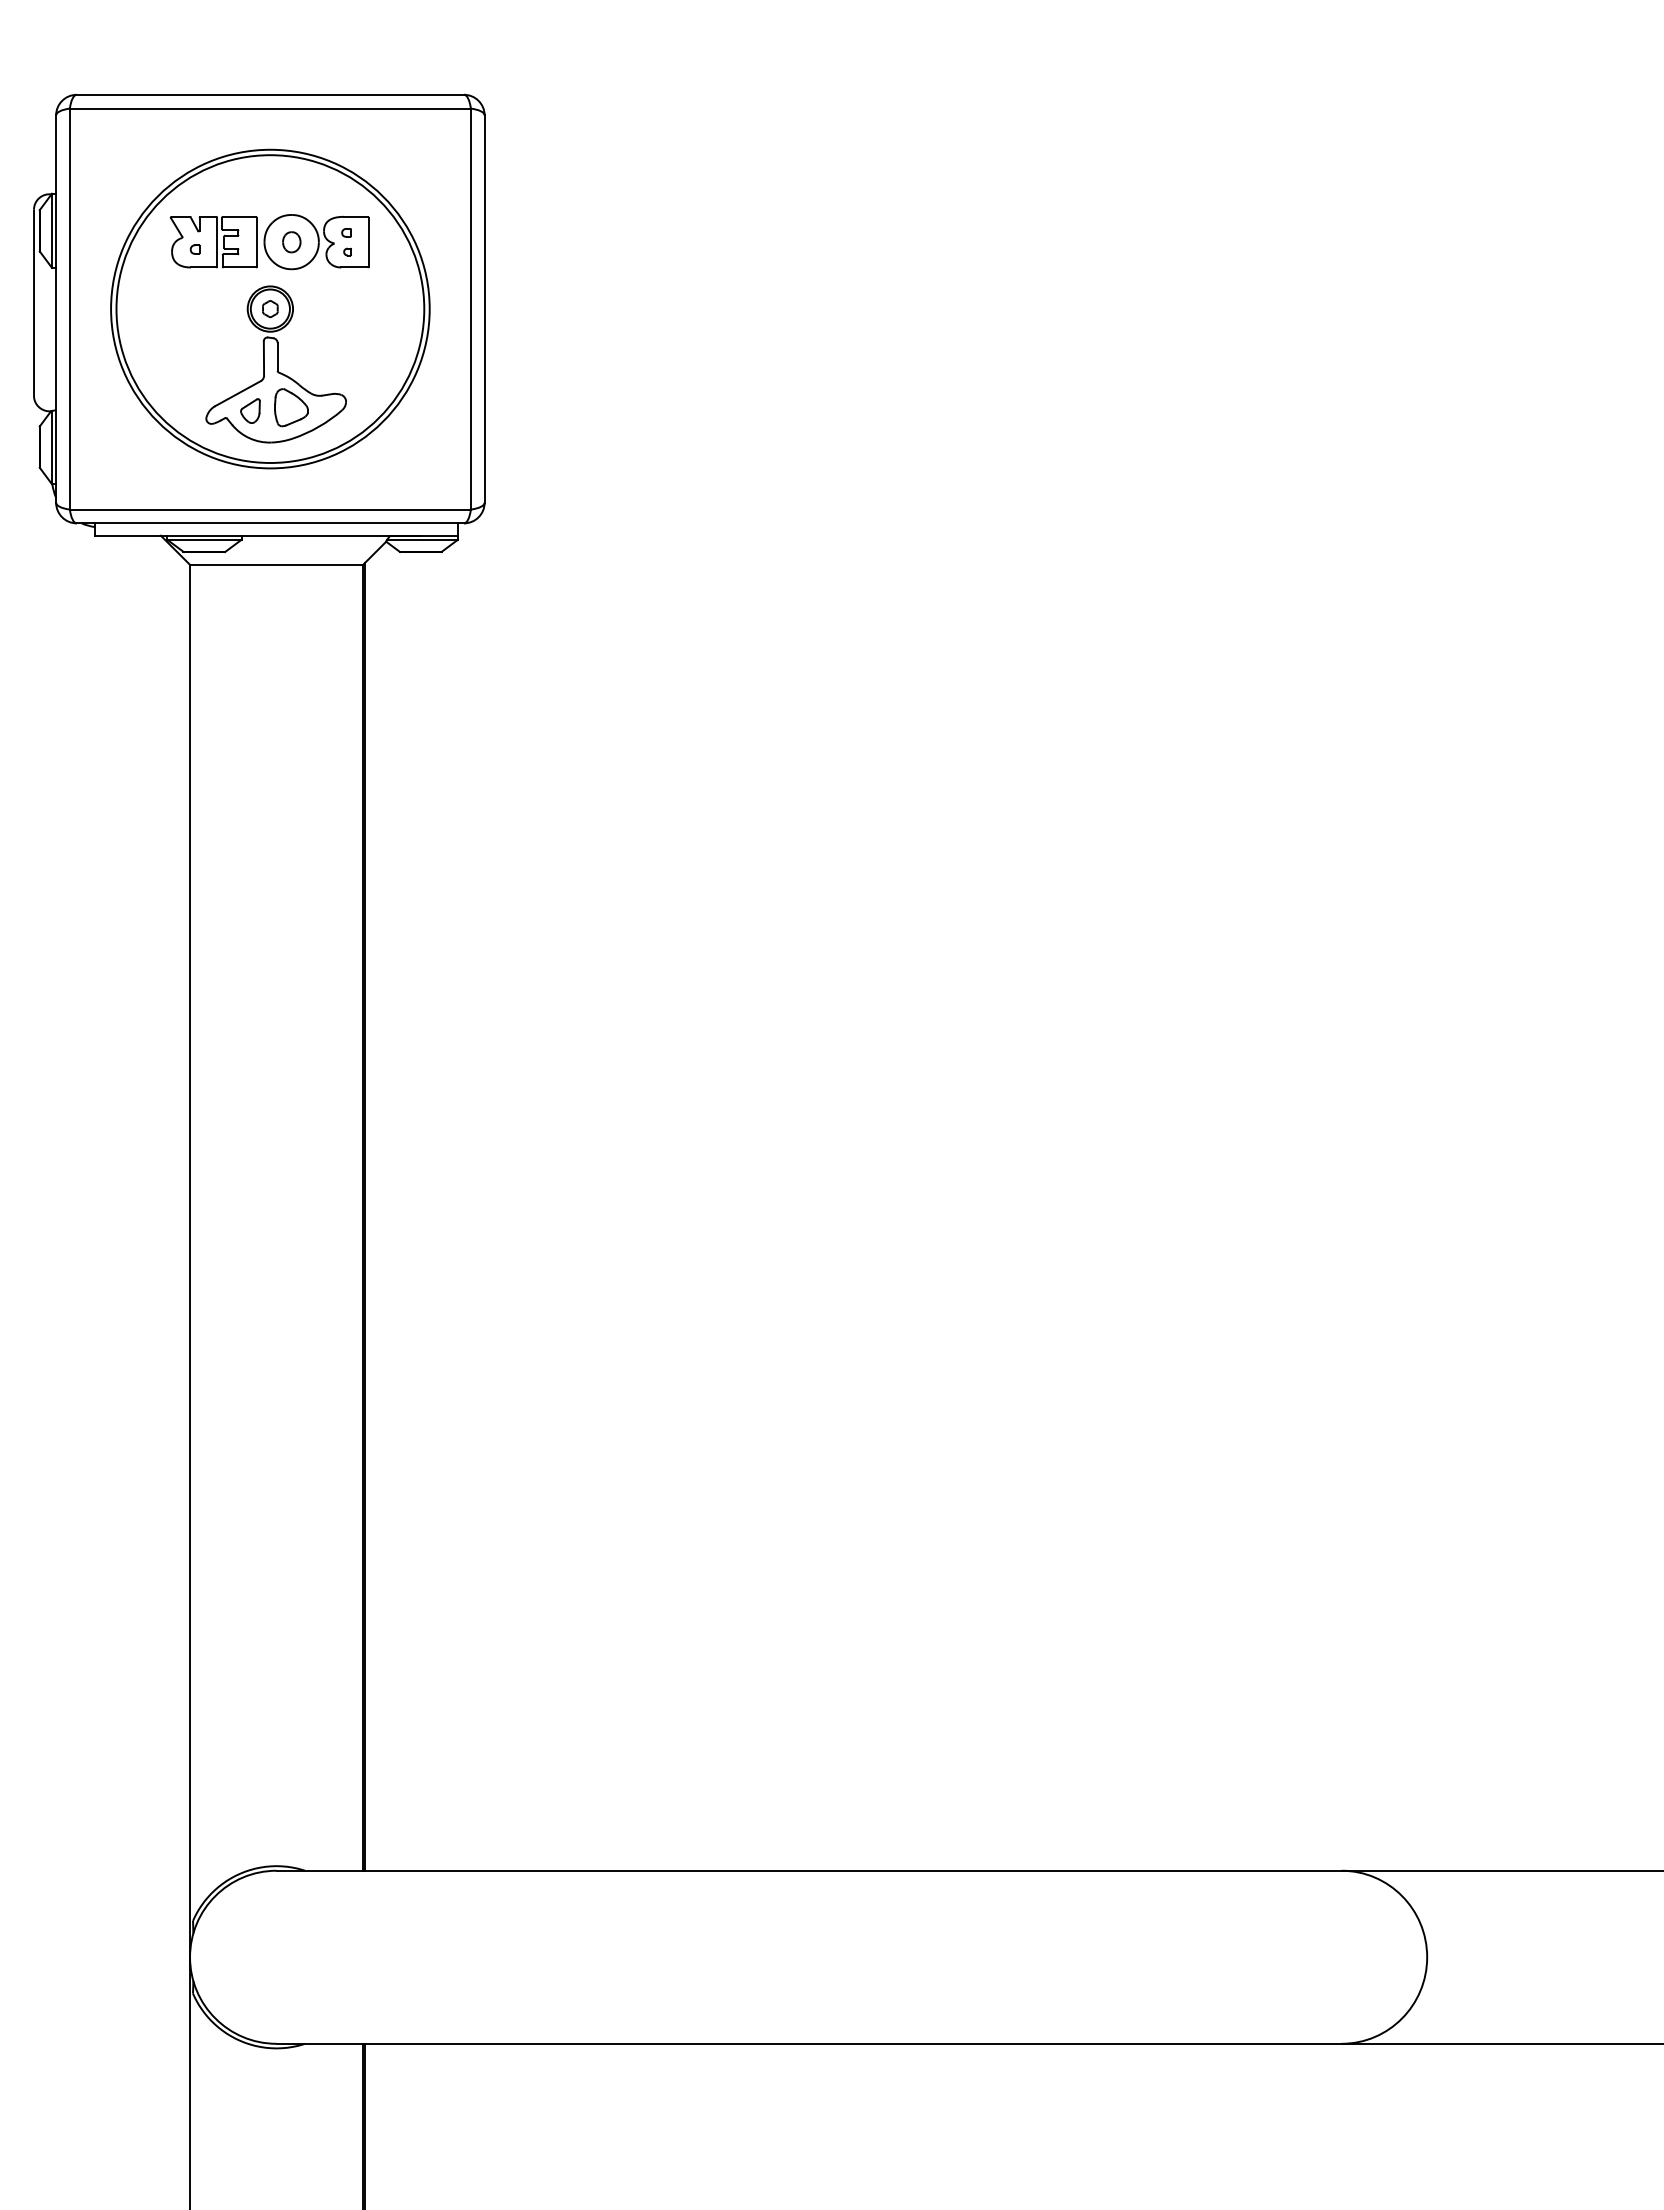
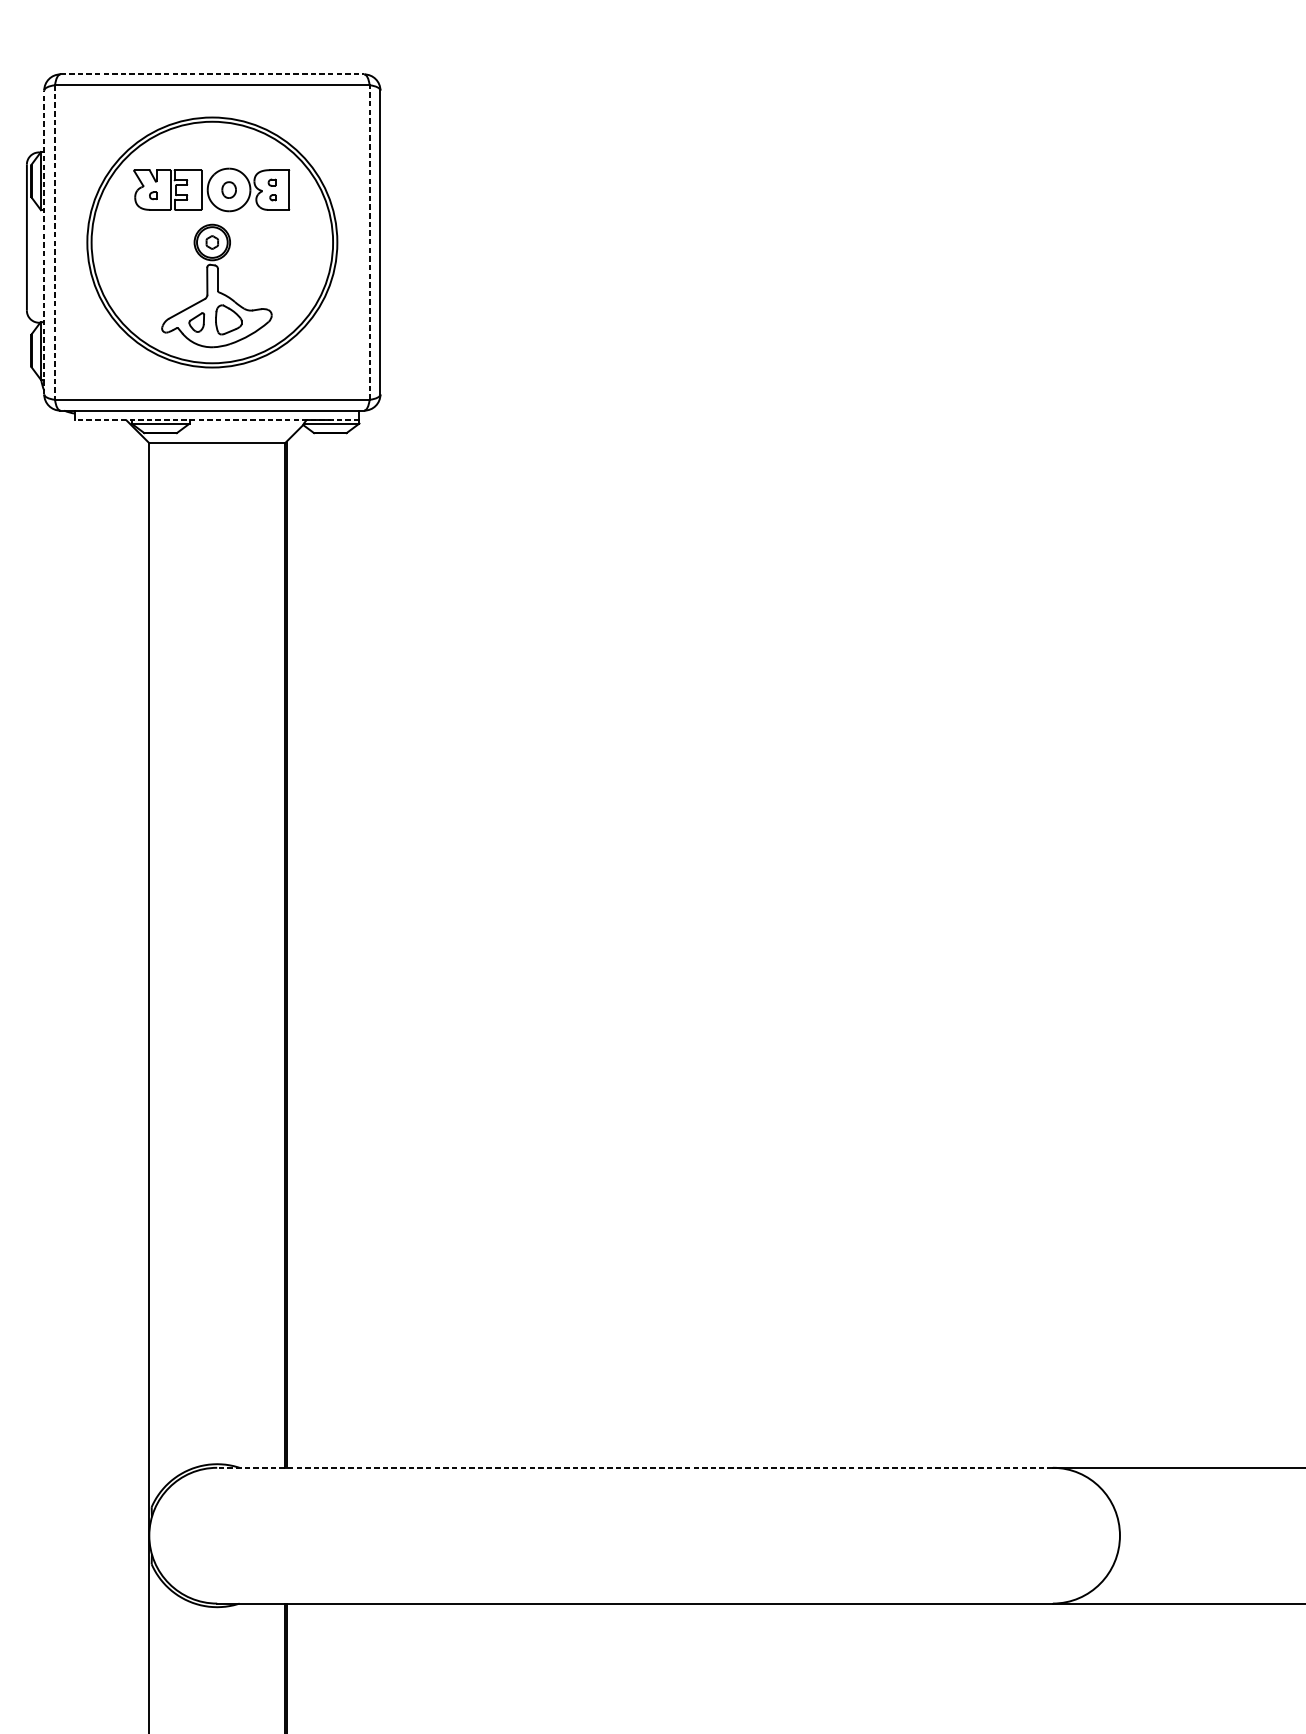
line: (270, 94) -> (212, 74), solid -> dashed
line: (470, 308) -> (369, 242), solid -> dashed
line: (56, 309) -> (44, 242), solid -> dashed
line: (69, 309) -> (54, 242), solid -> dashed
line: (276, 535) -> (217, 420), solid -> dashed
line: (809, 1870) -> (635, 1467), solid -> dashed

